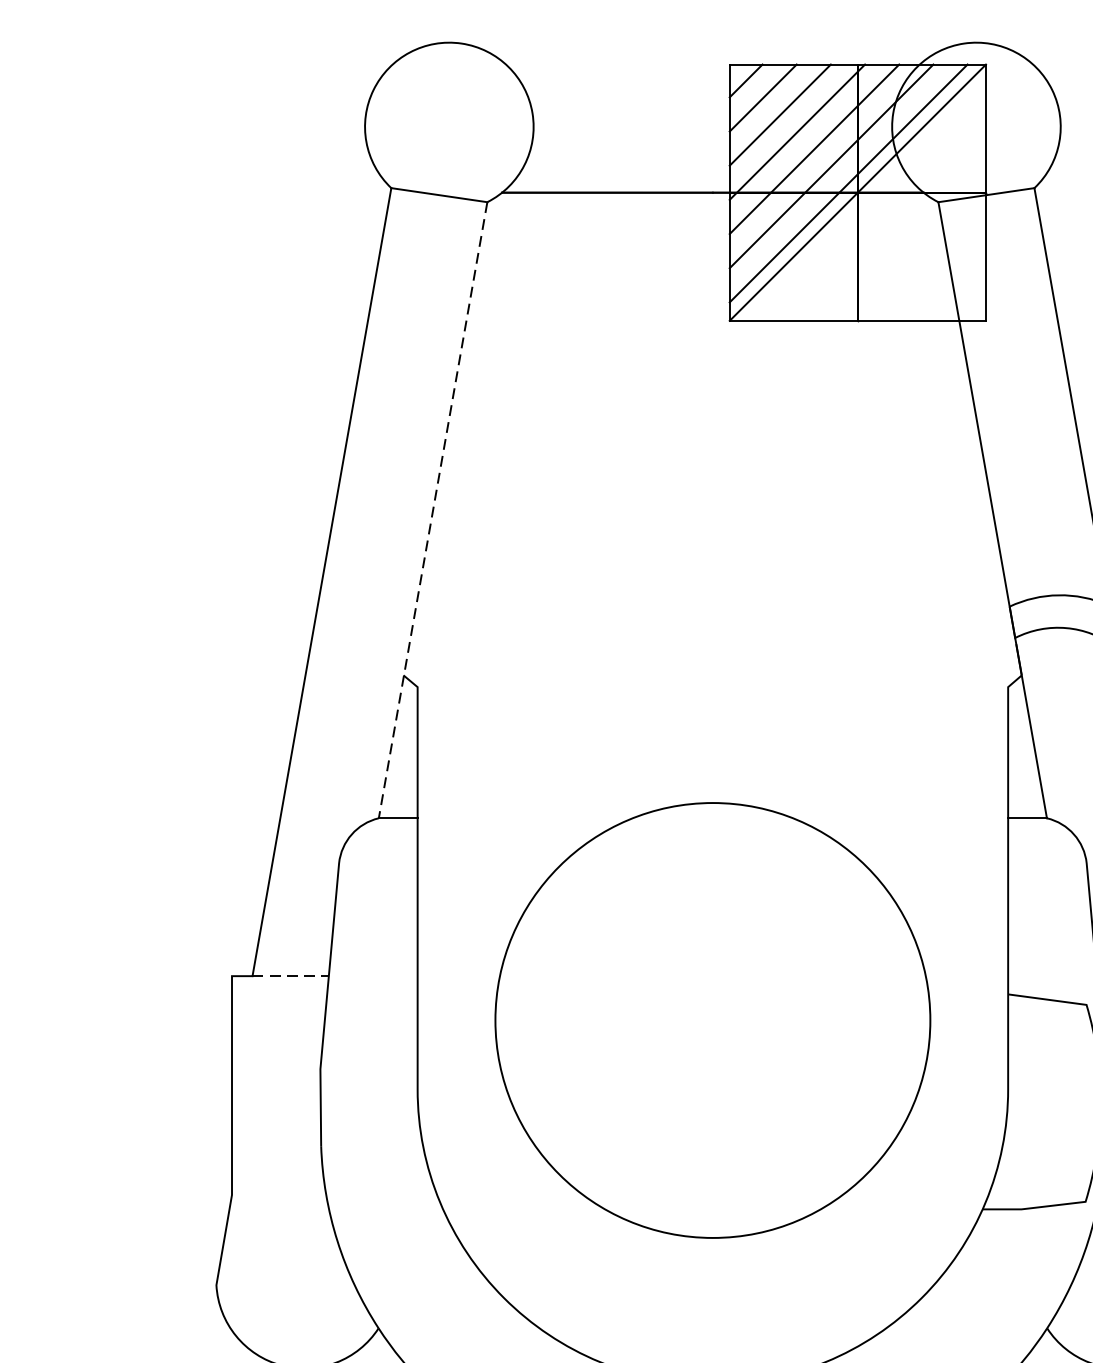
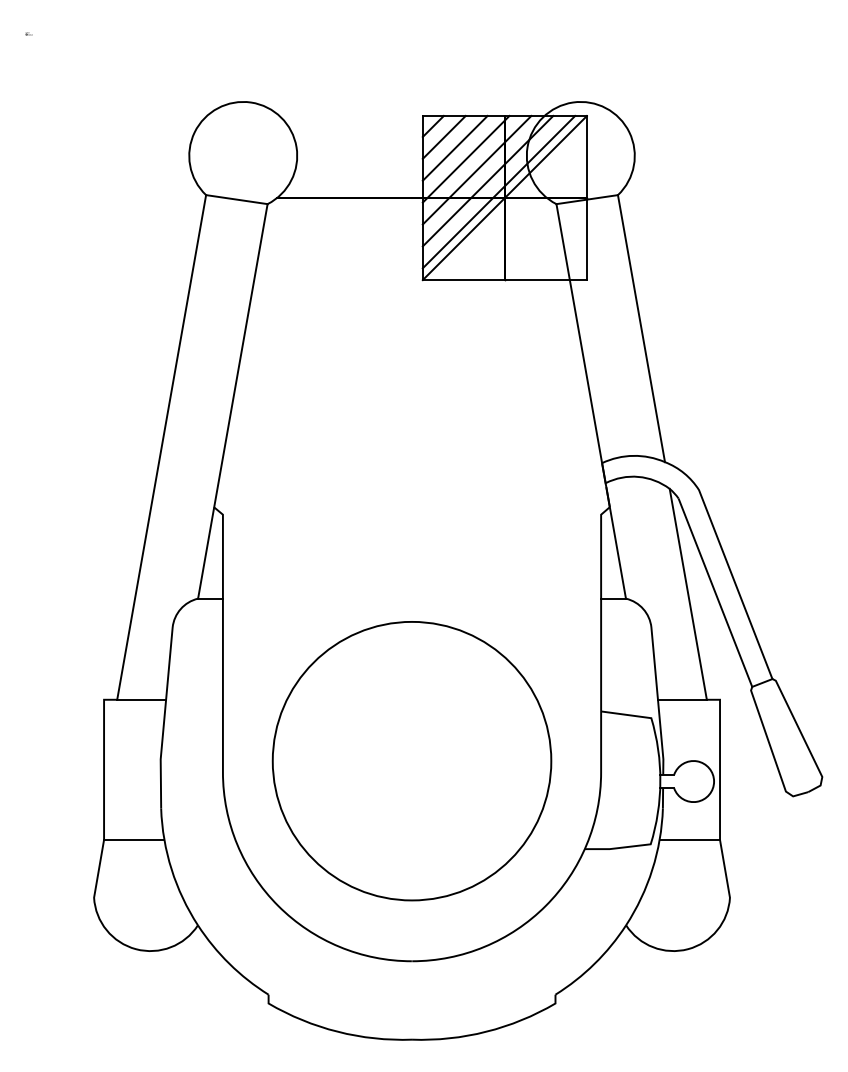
line: (432, 510) -> (232, 401), dashed -> solid
line: (292, 975) -> (142, 699), dashed -> solid
circle: (712, 1021) -> (411, 761), moved
line: (279, 1194) -> (134, 839), added

